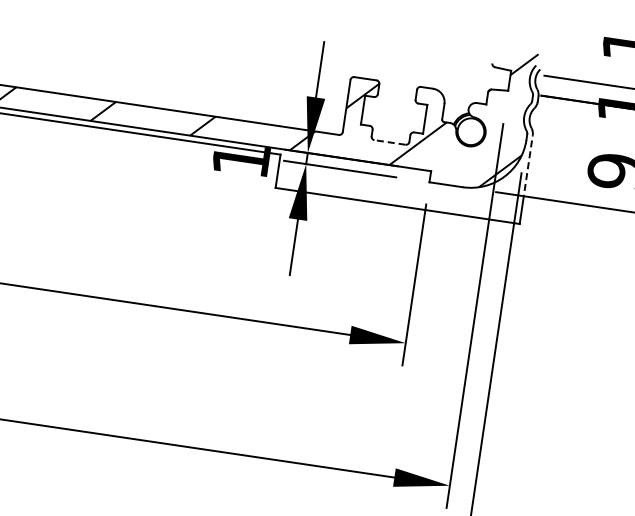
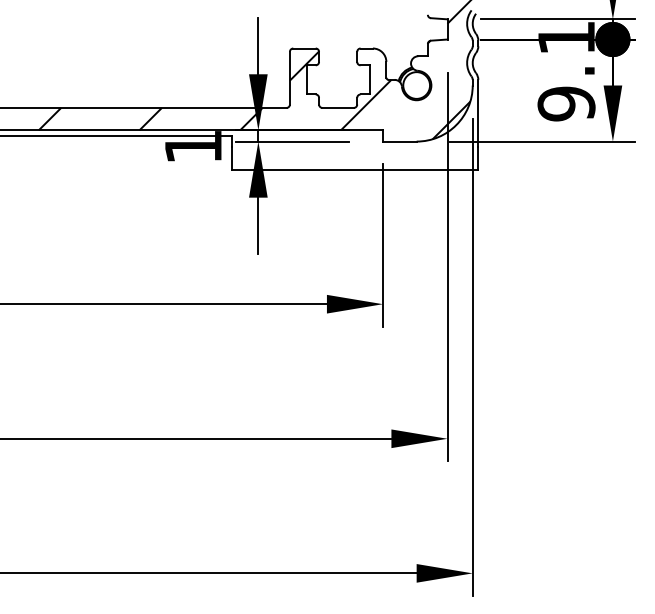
line: (390, 142) -> (338, 107), dashed -> solid
line: (528, 168) -> (478, 113), dashed -> solid

